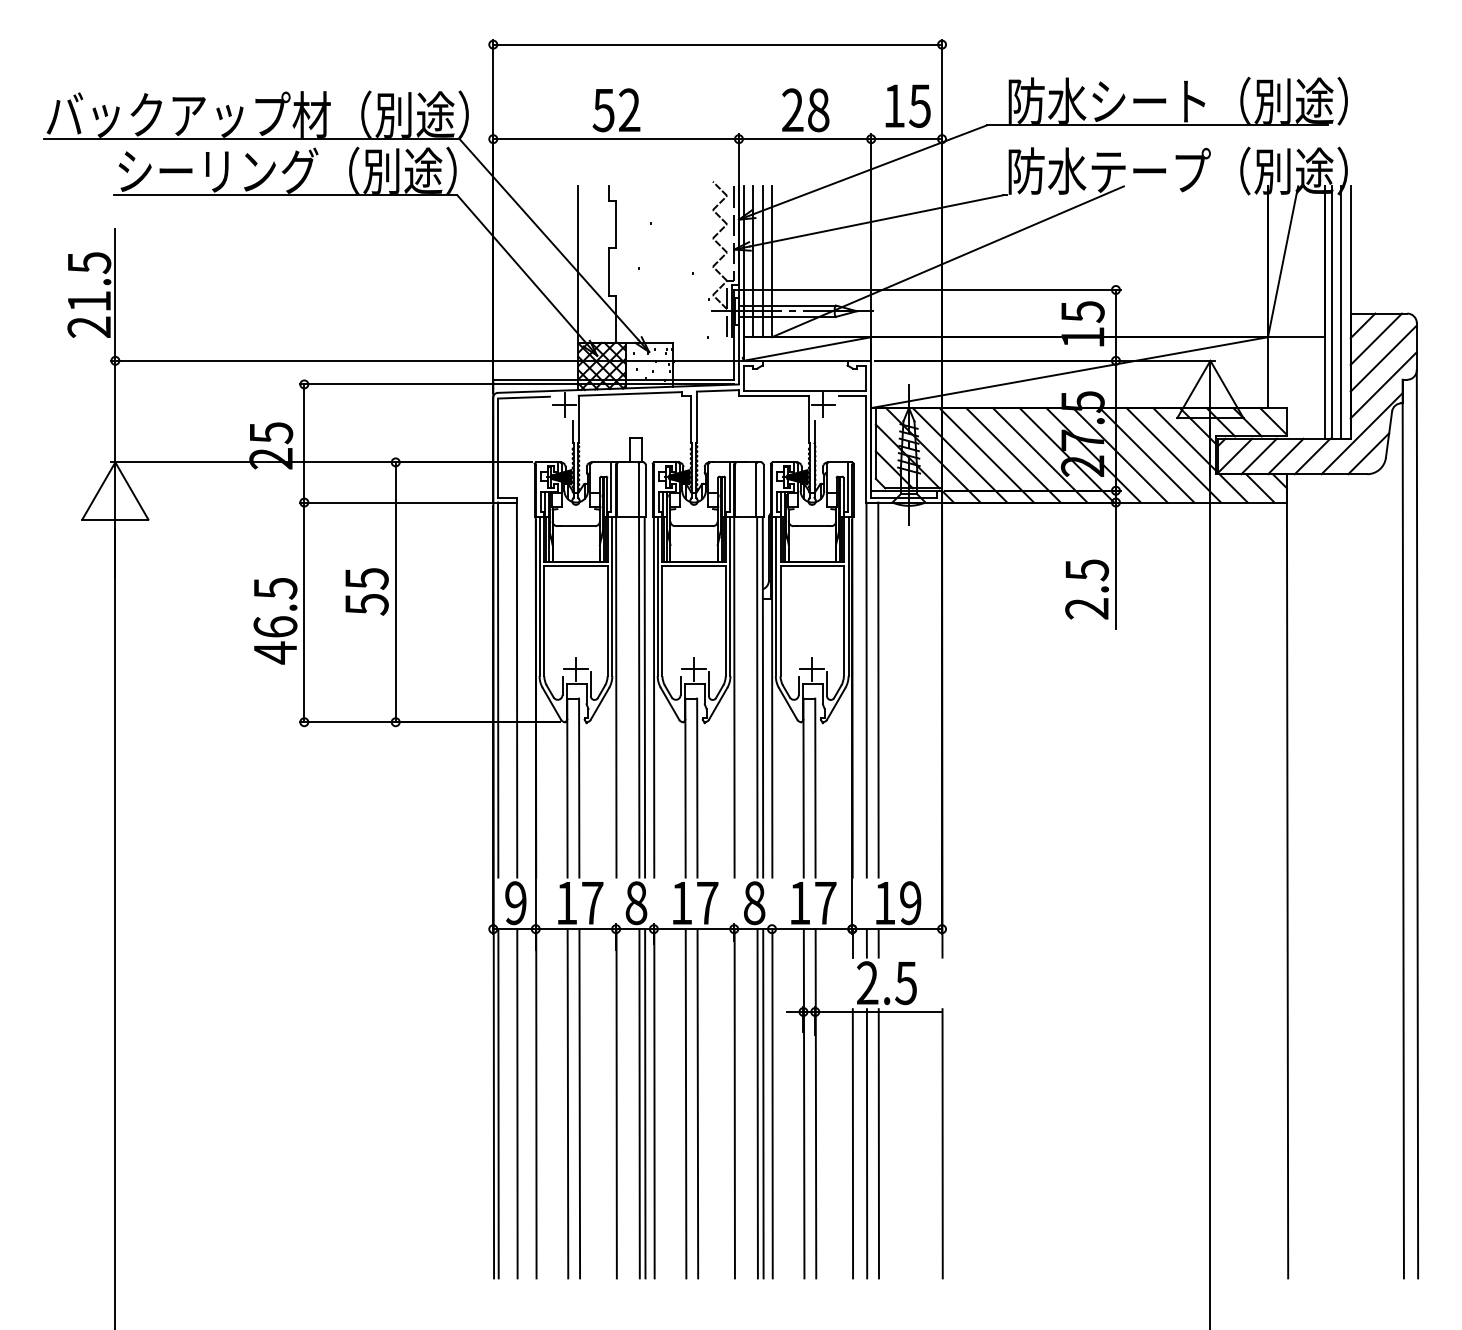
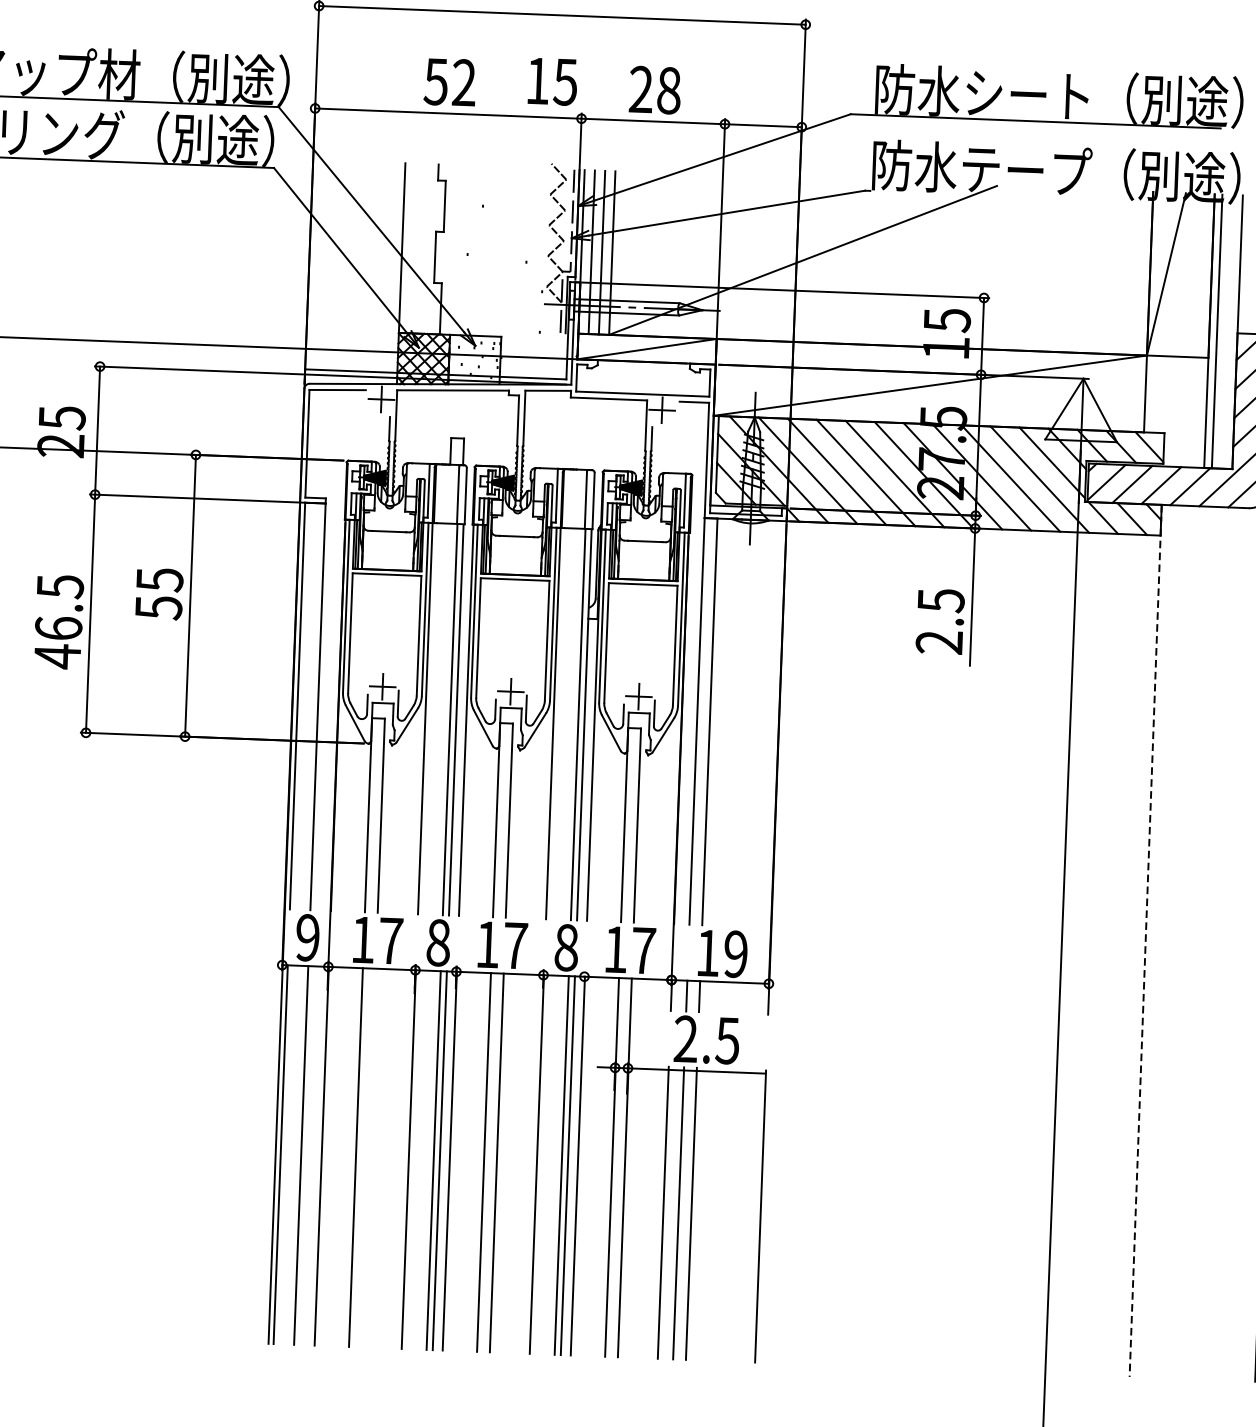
text: (907, 105) -> (552, 81), moved
line: (1341, 312) -> (1227, 331), removed
line: (1287, 876) -> (1145, 941), solid -> dashed
line: (579, 1103) -> (368, 1157), removed

